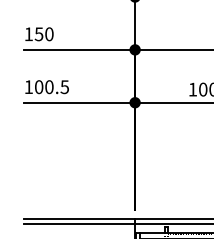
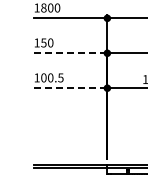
line: (79, 50) -> (70, 53), solid -> dashed
line: (79, 103) -> (70, 88), solid -> dashed

